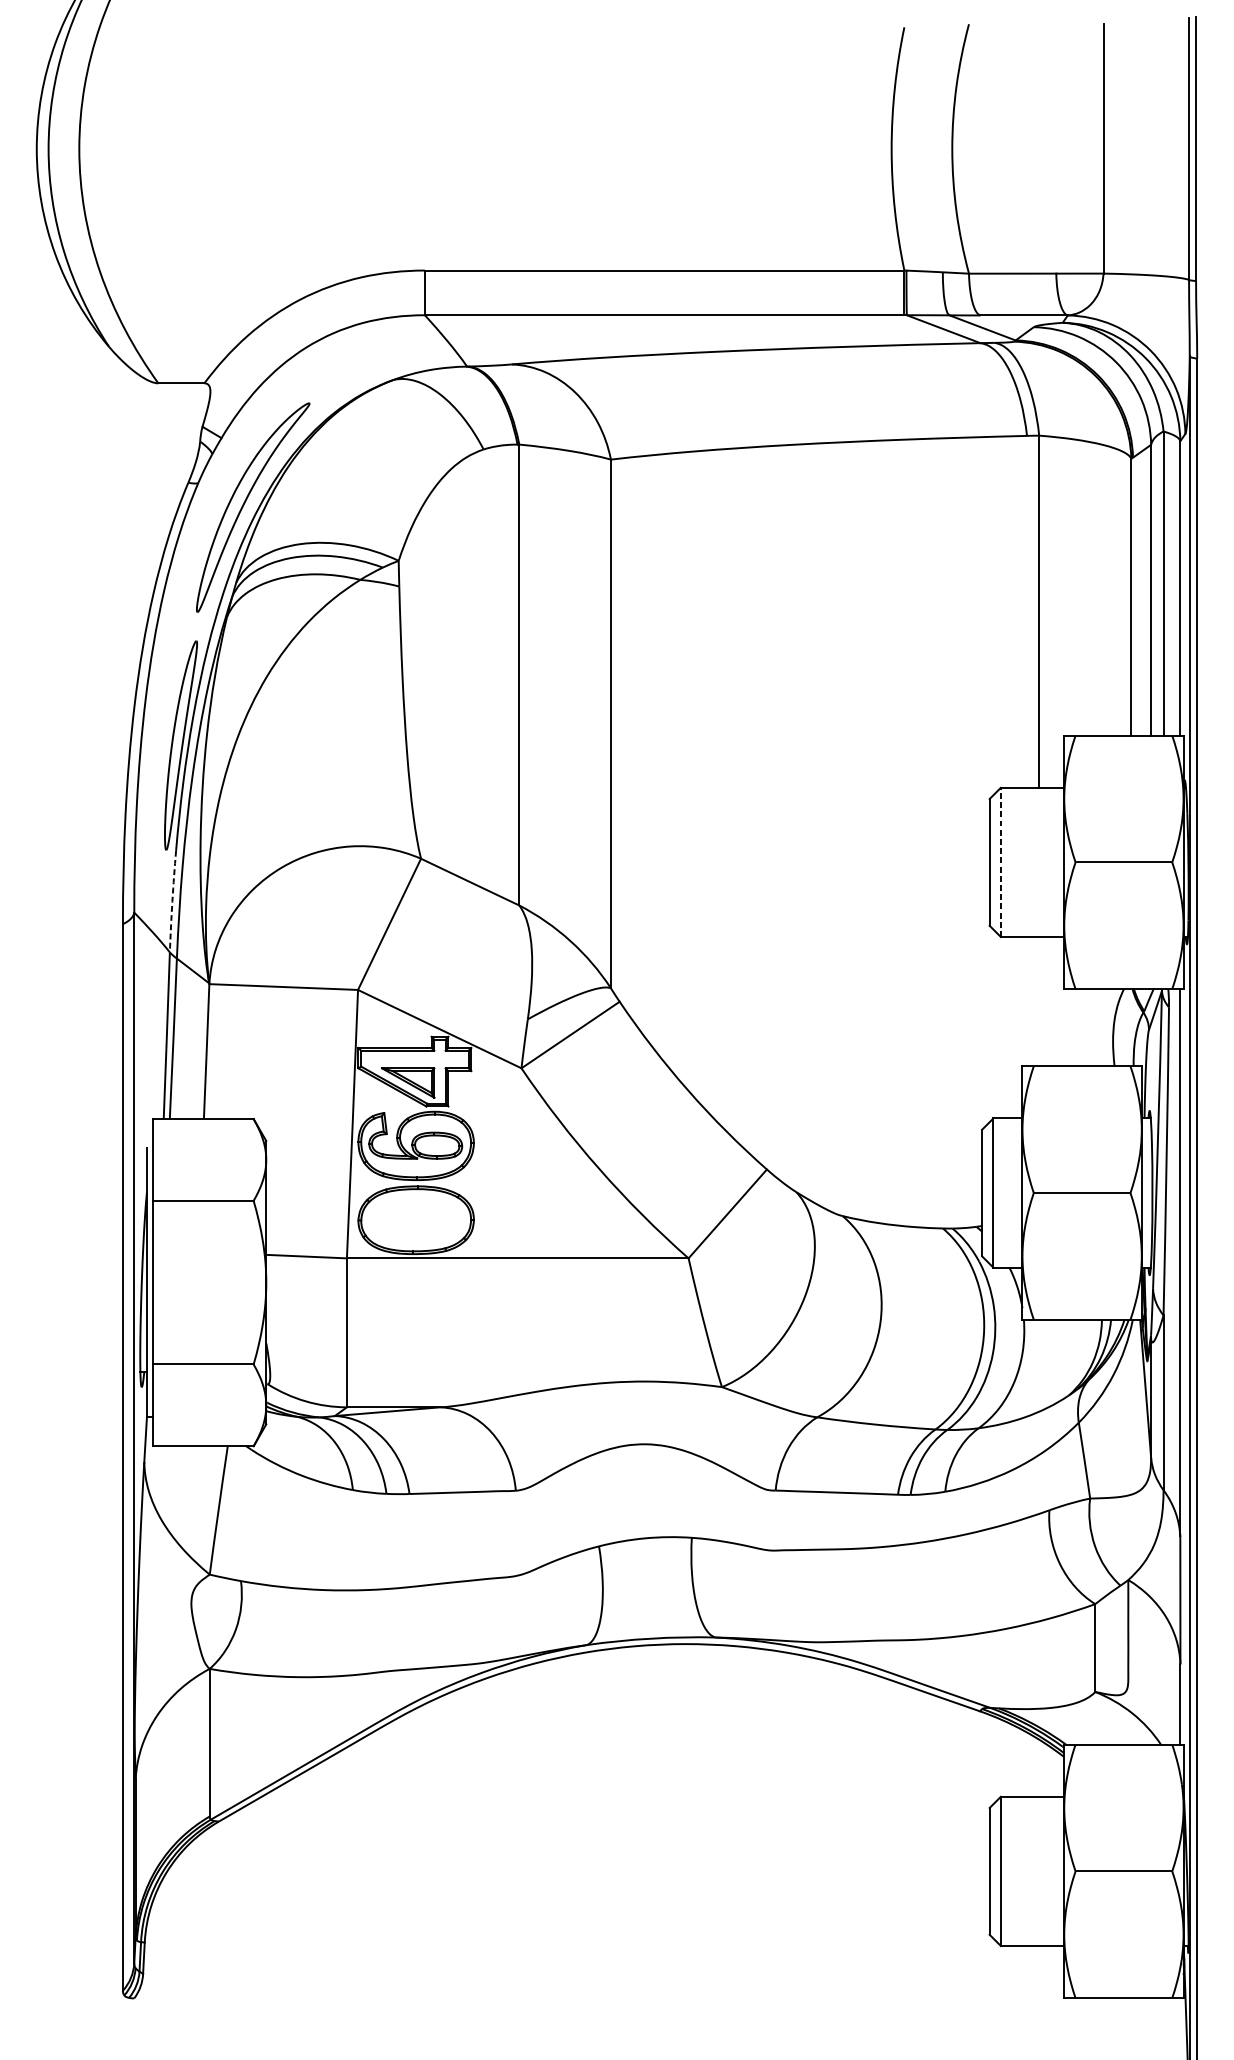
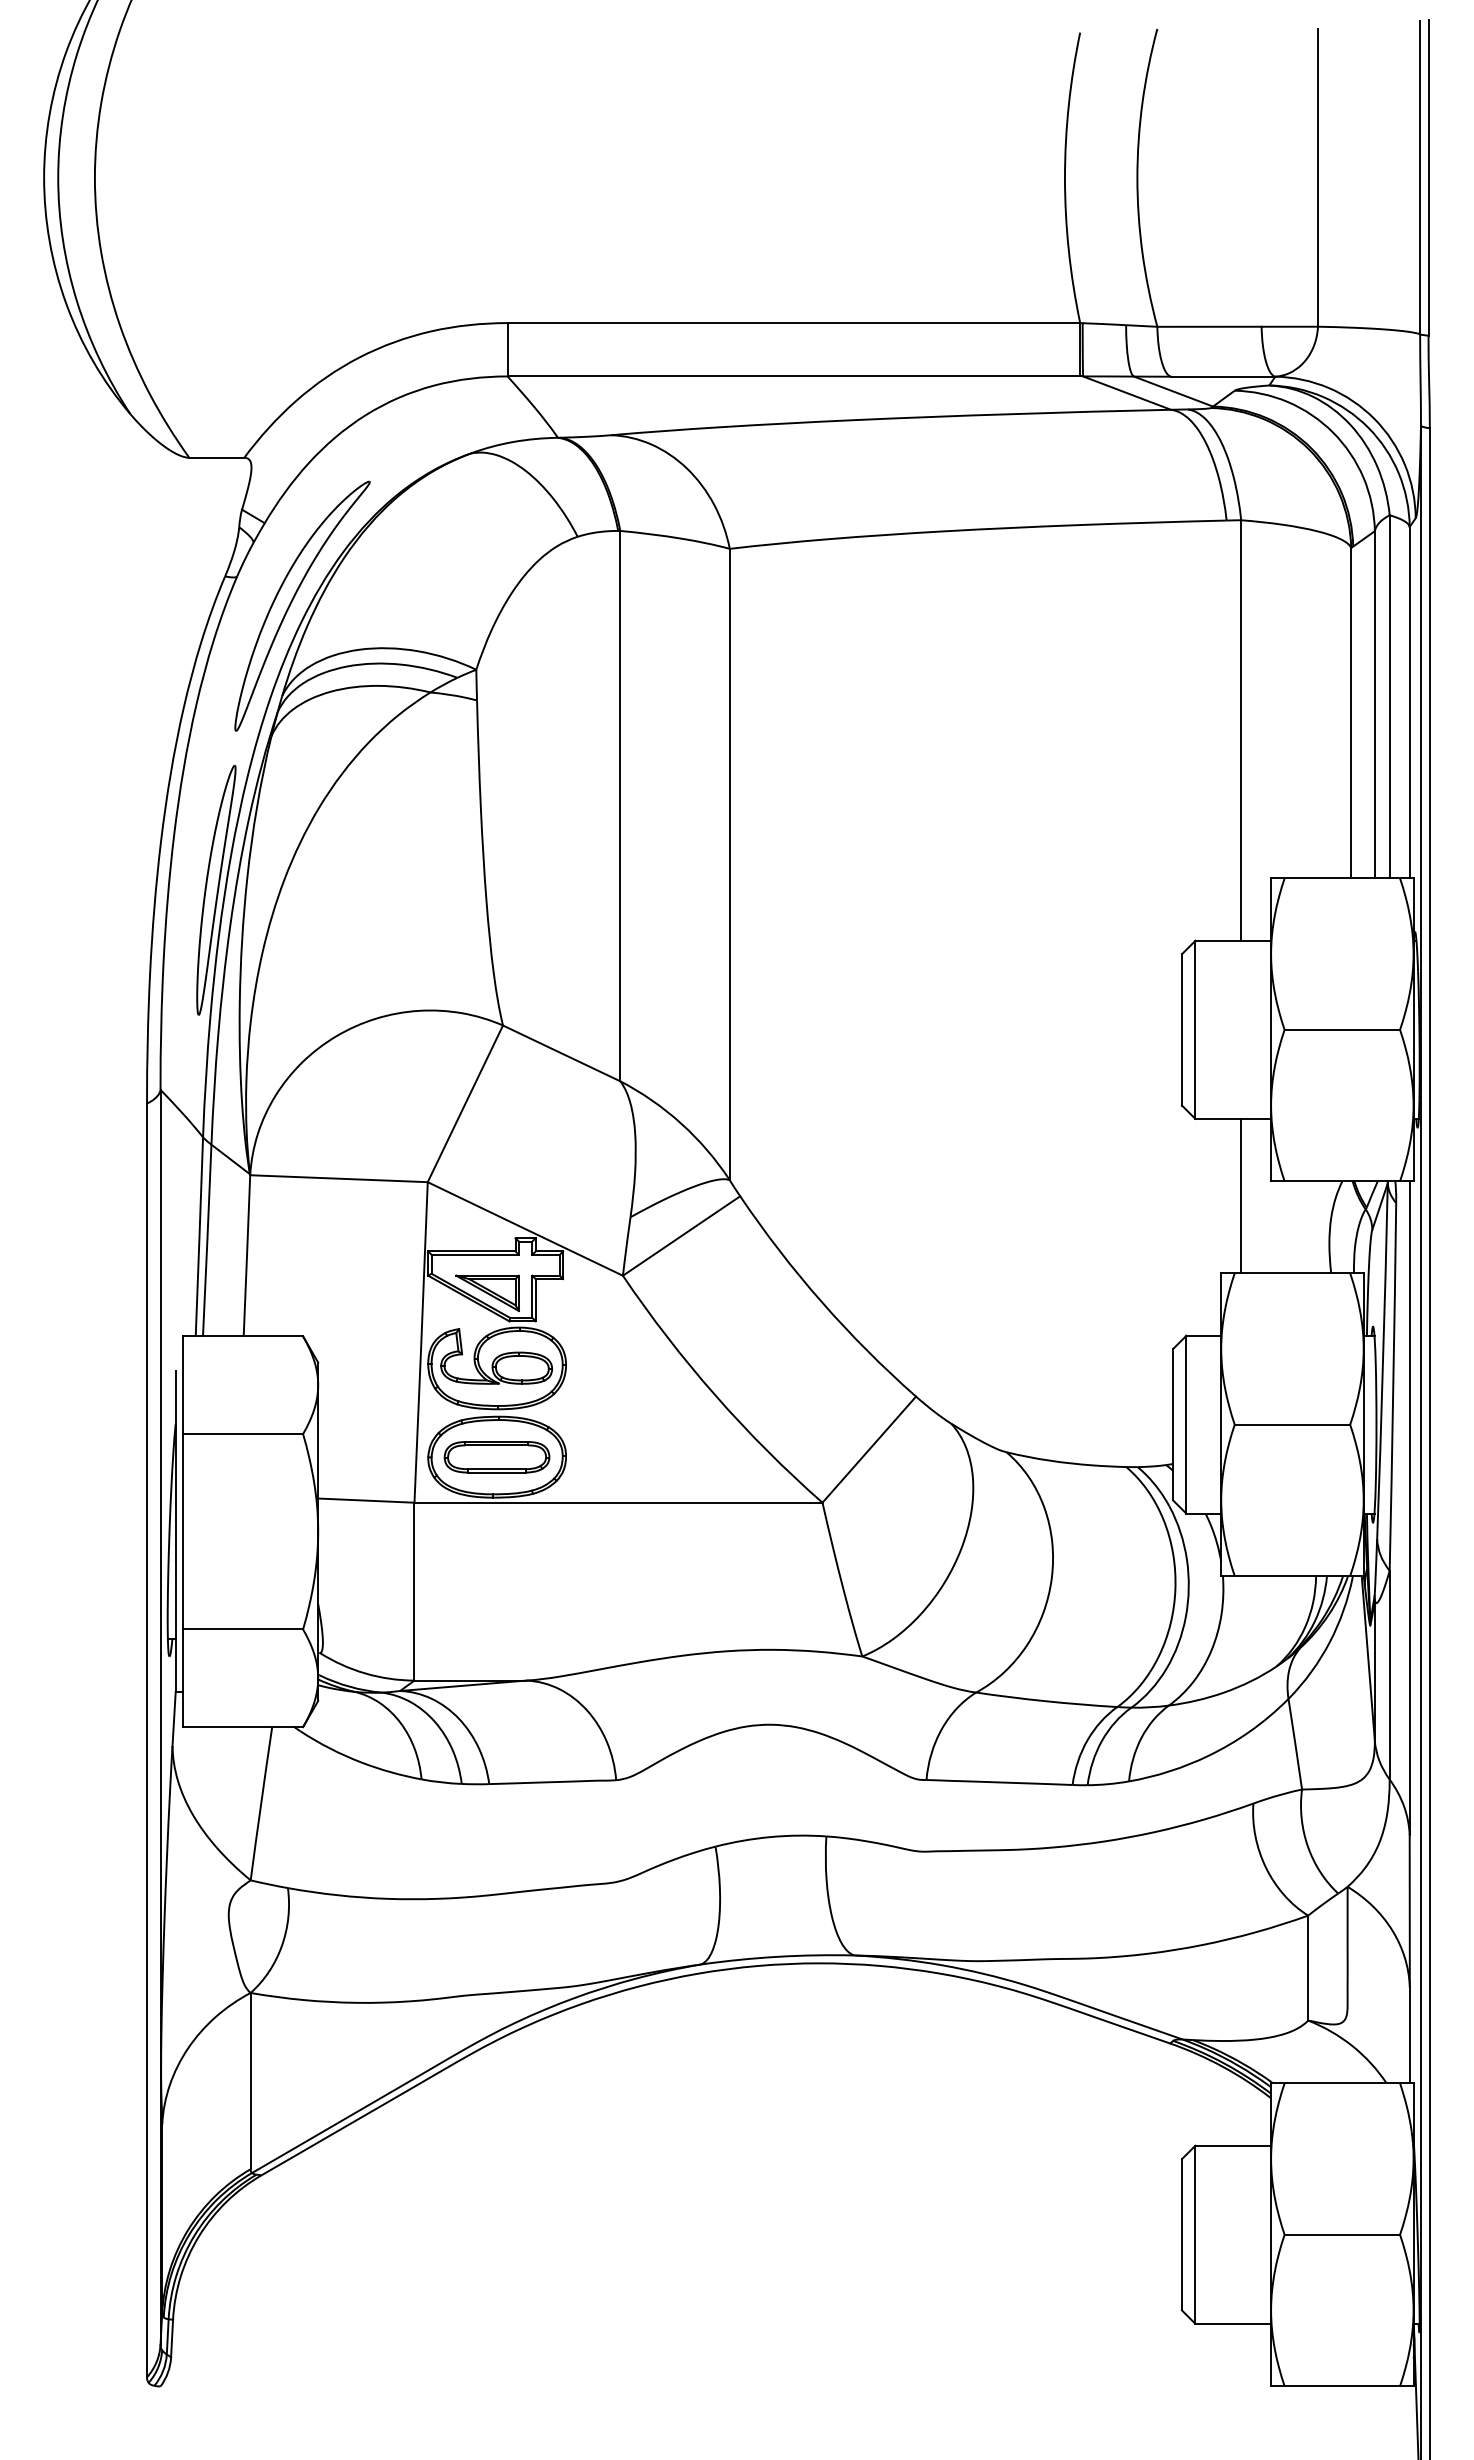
line: (1000, 862) -> (1195, 1029), dashed -> solid
arc: (172, 901) -> (206, 1076), dashed -> solid
line: (1039, 1001) -> (1241, 1195), added
part: (415, 1220) -> (496, 1457), added

